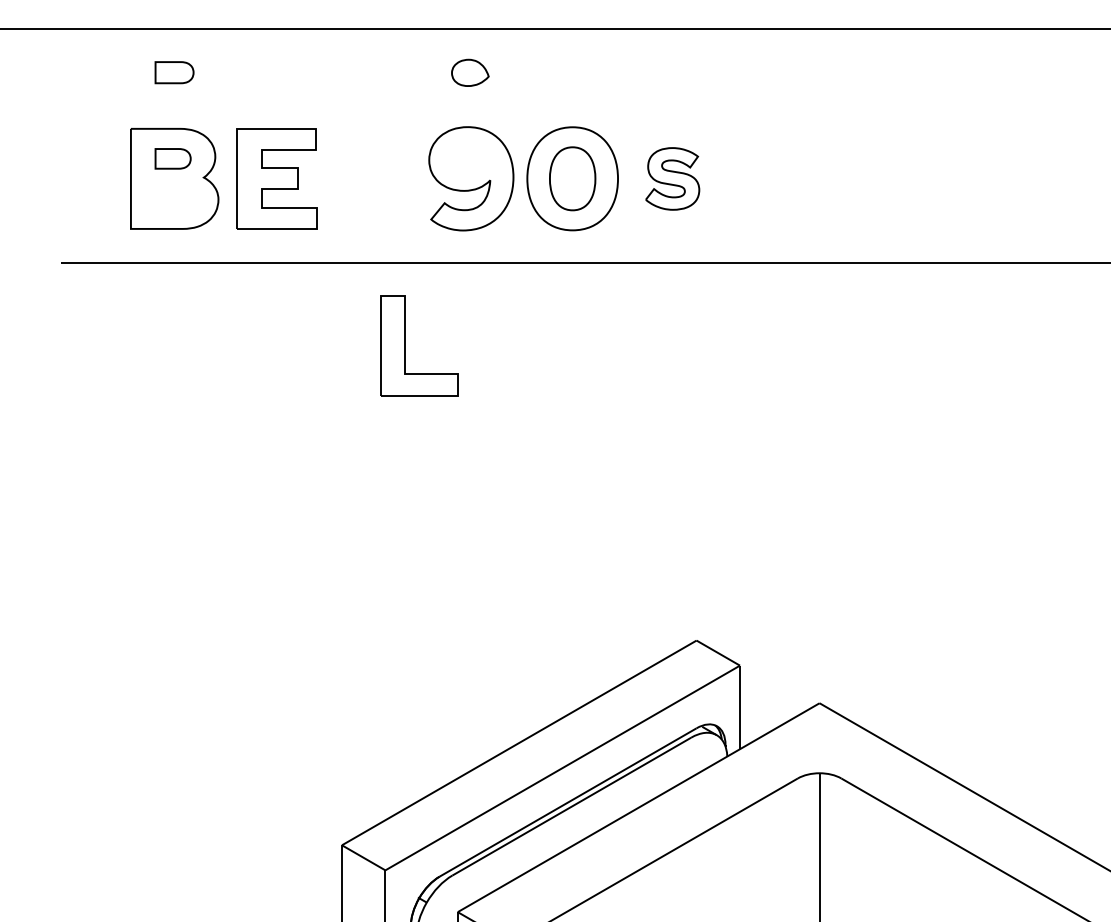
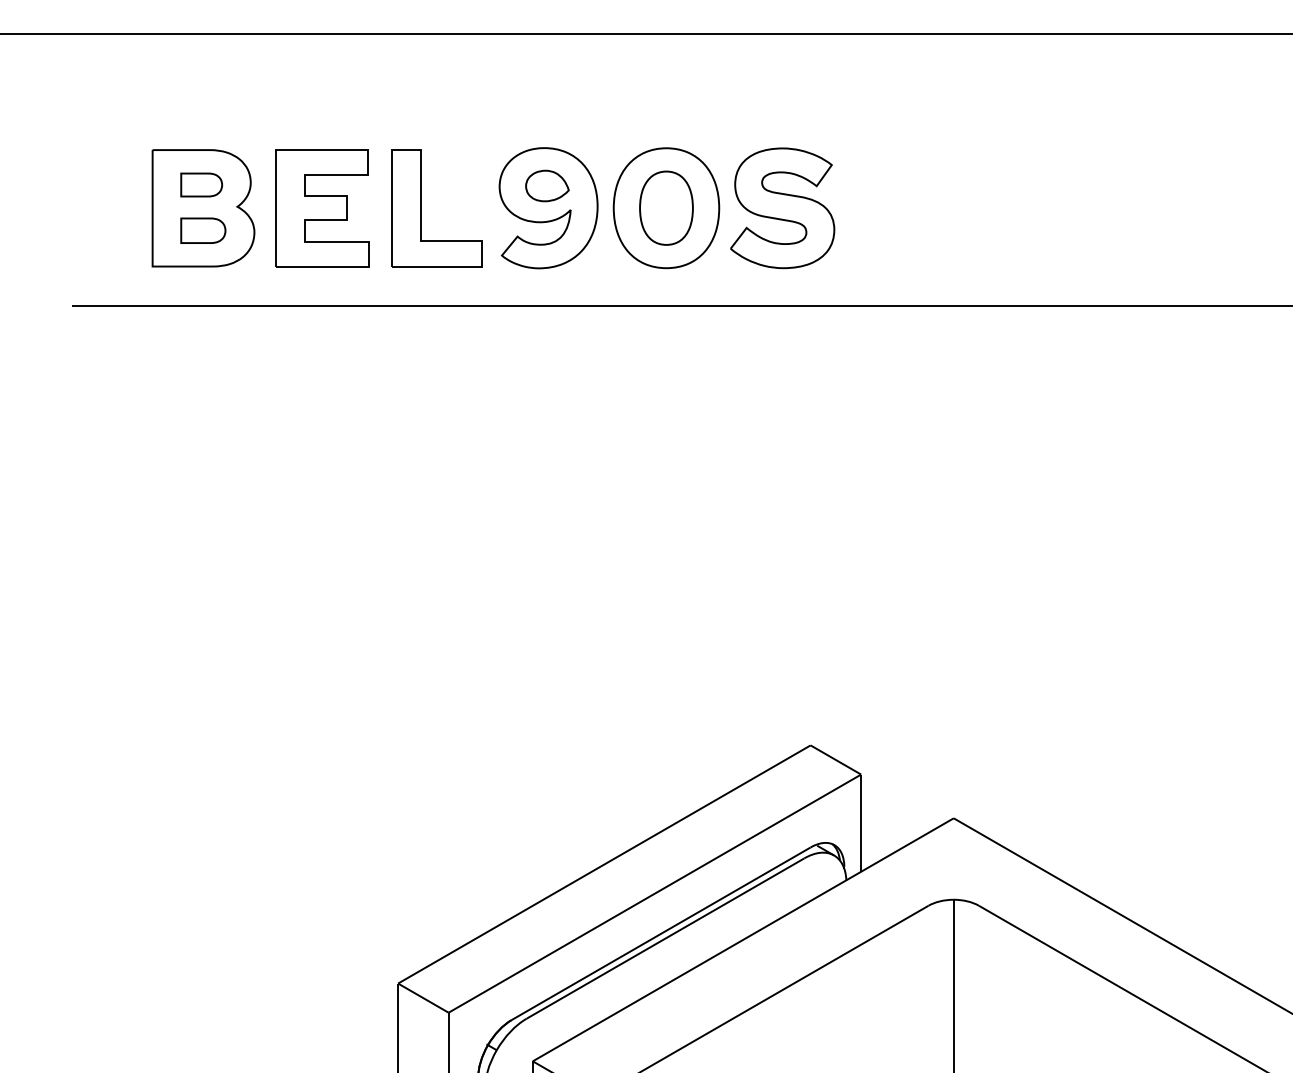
part: (174, 72) -> (203, 230), moved
part: (470, 72) -> (547, 185), moved
part: (672, 179) -> (782, 208), size x1.67
part: (405, 345) -> (421, 208), moved

